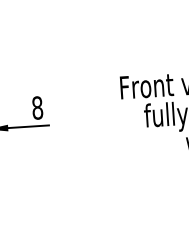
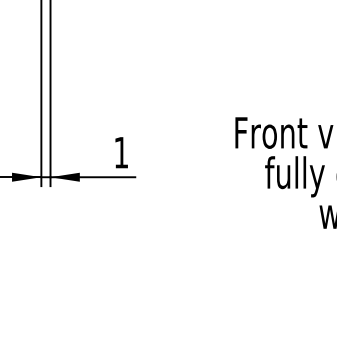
text: (37, 107) -> (121, 152), 8 -> 1

